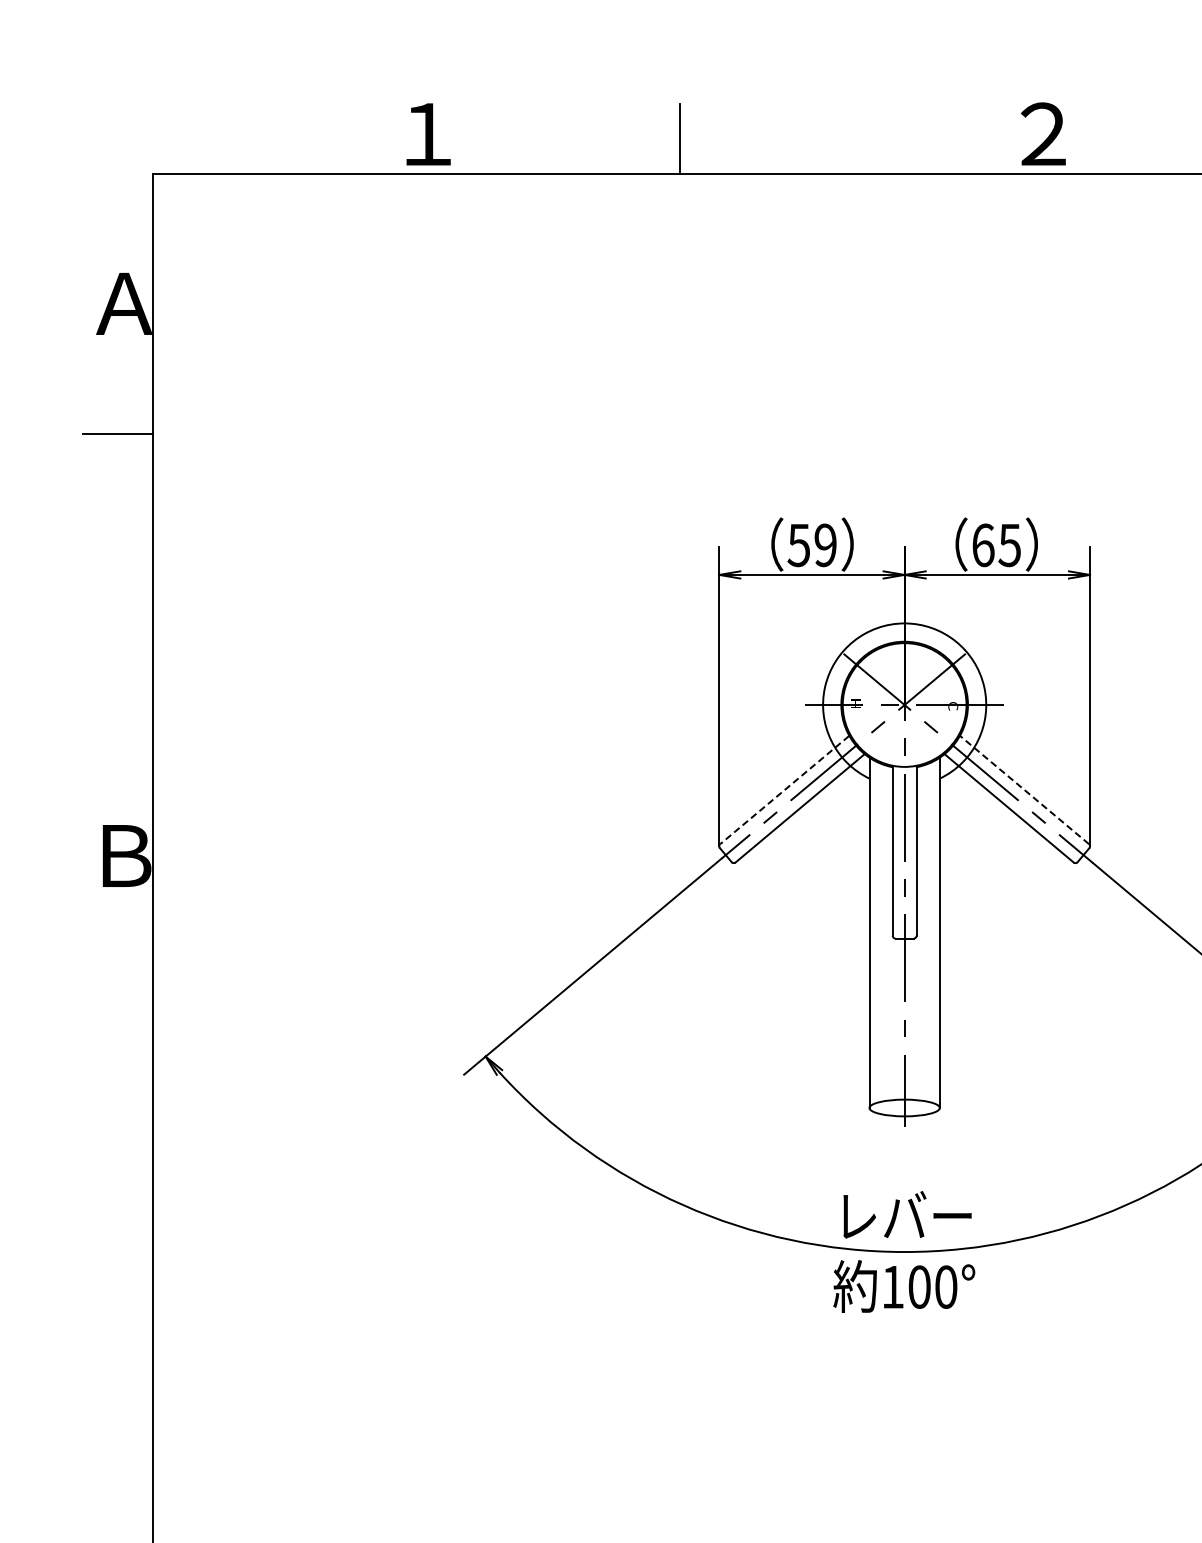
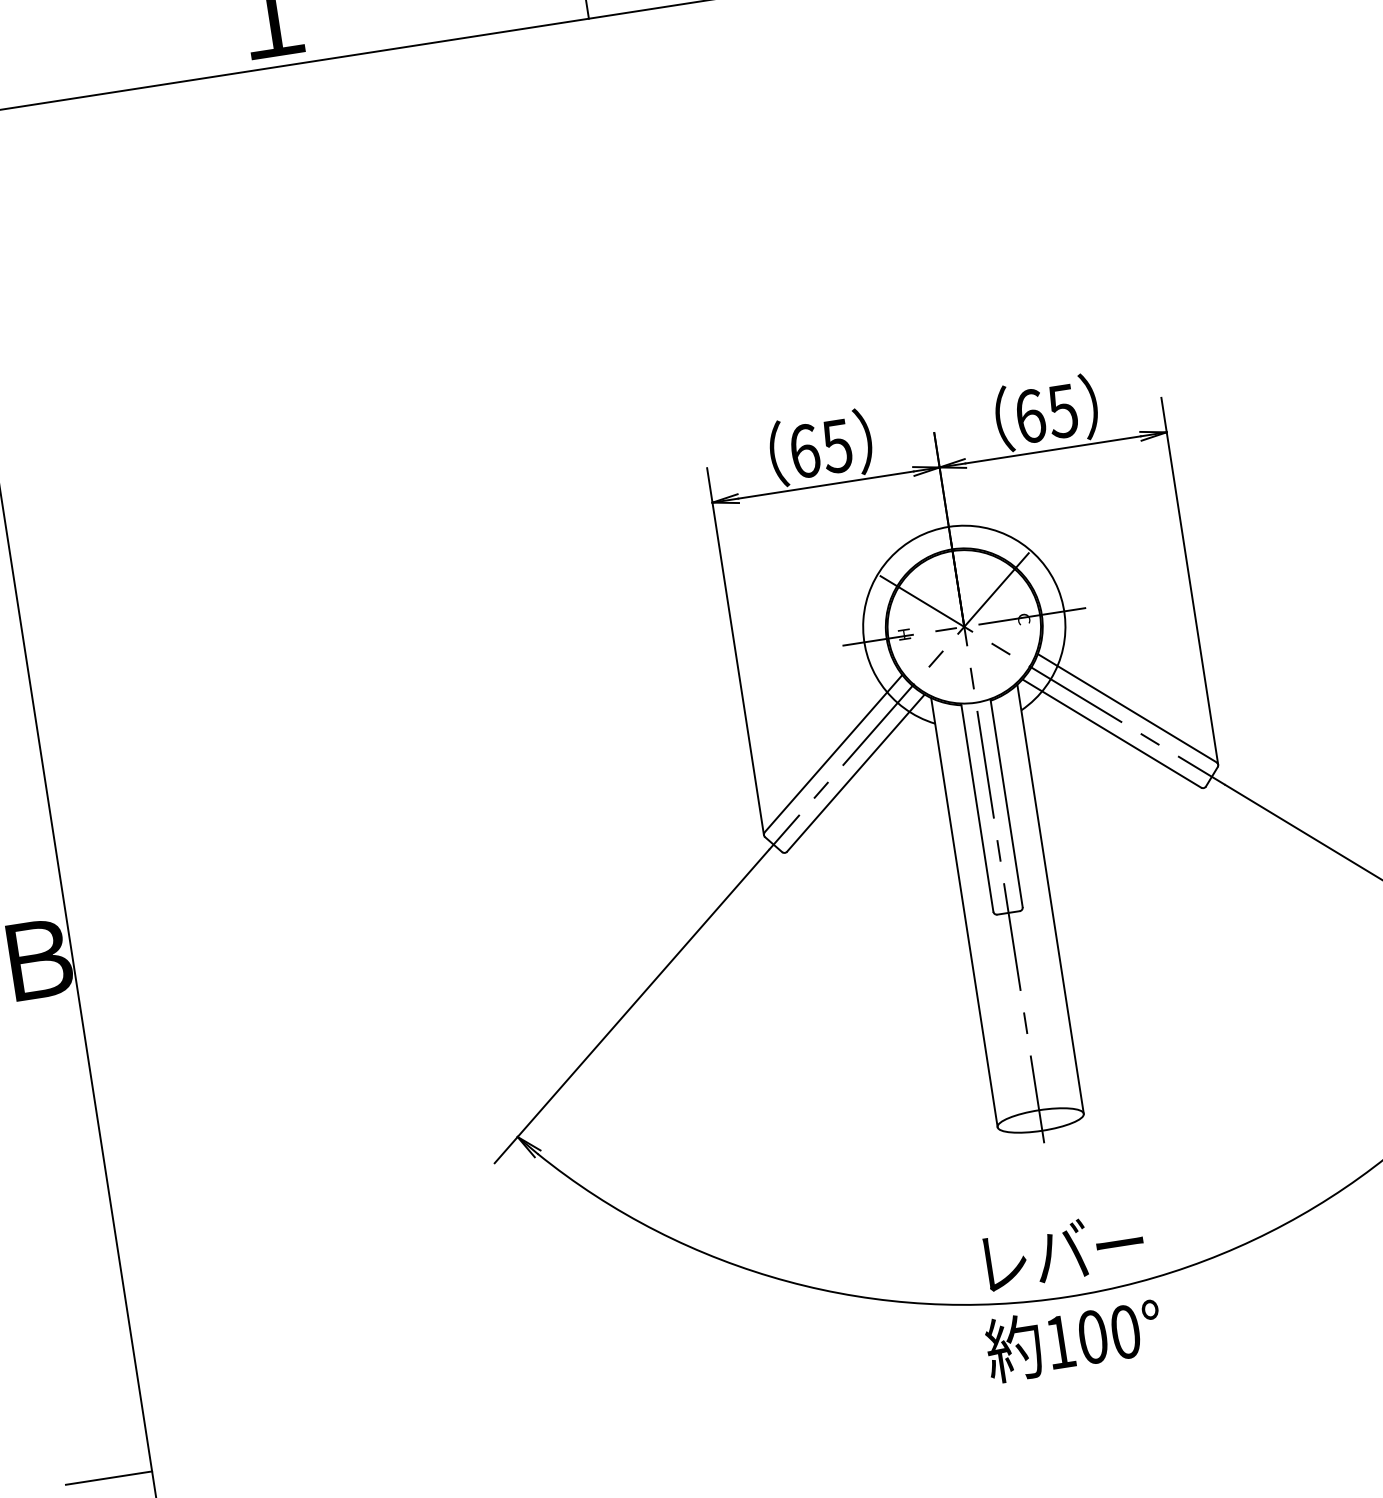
text: (811, 545) -> (819, 449), 59 -> 65
line: (1024, 789) -> (1127, 707), dashed -> solid
line: (784, 790) -> (833, 754), dashed -> solid
line: (117, 1278) -> (108, 1478), added

